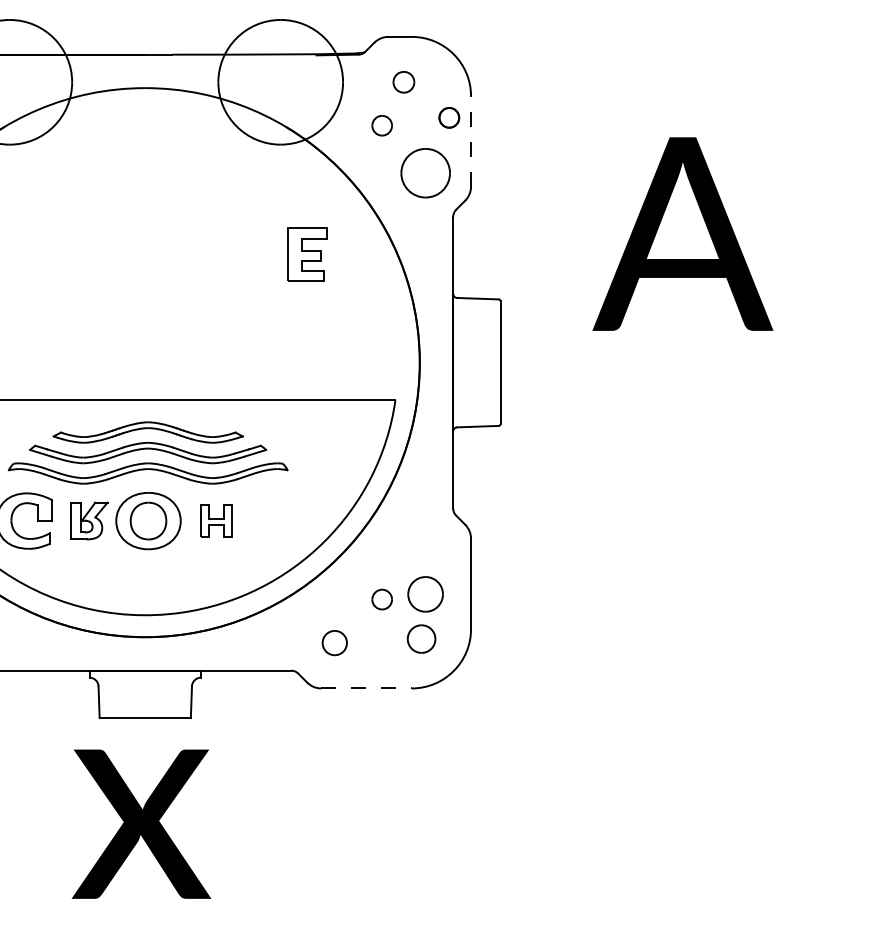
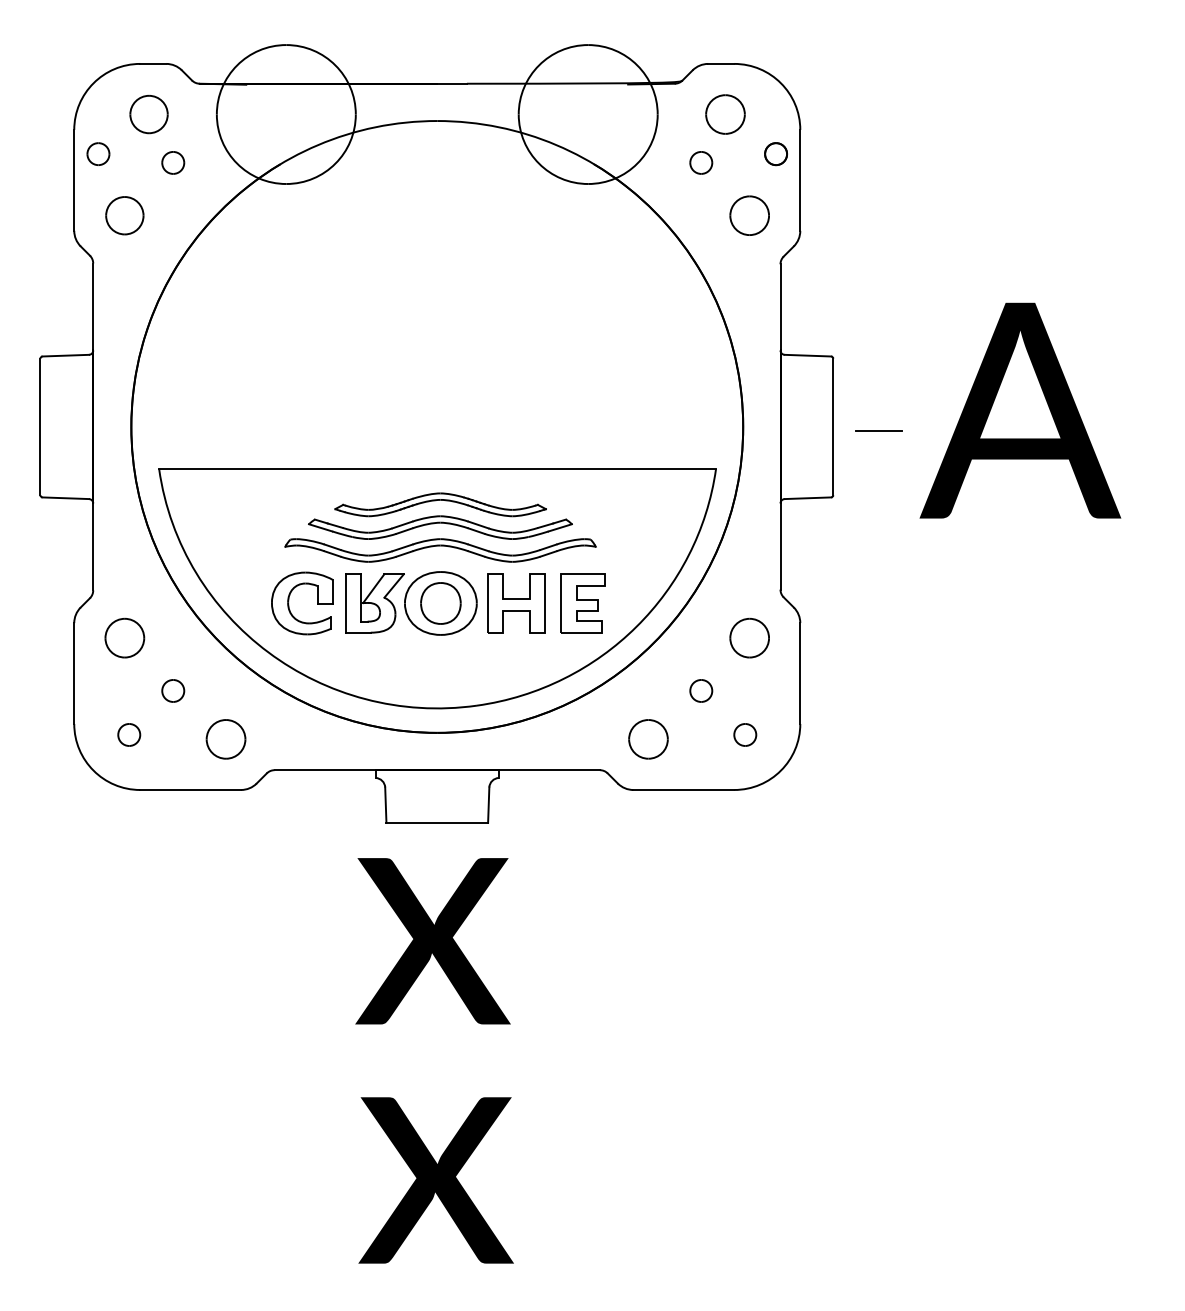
part: (403, 82) -> (725, 114), size x1.67
line: (471, 140) -> (800, 179), dashed -> solid
part: (425, 172) -> (749, 215), size x0.71
text: (683, 233) -> (1020, 410), moved
part: (307, 254) -> (582, 603), moved
line: (541, 366) -> (878, 431), added
part: (88, 521) -> (374, 603), size x1.43
part: (216, 521) -> (516, 603), size x1.67
part: (425, 593) -> (749, 637), moved
part: (421, 638) -> (745, 734), size x0.71
part: (334, 643) -> (648, 739), size x1.43
line: (367, 688) -> (684, 789), dashed -> solid

